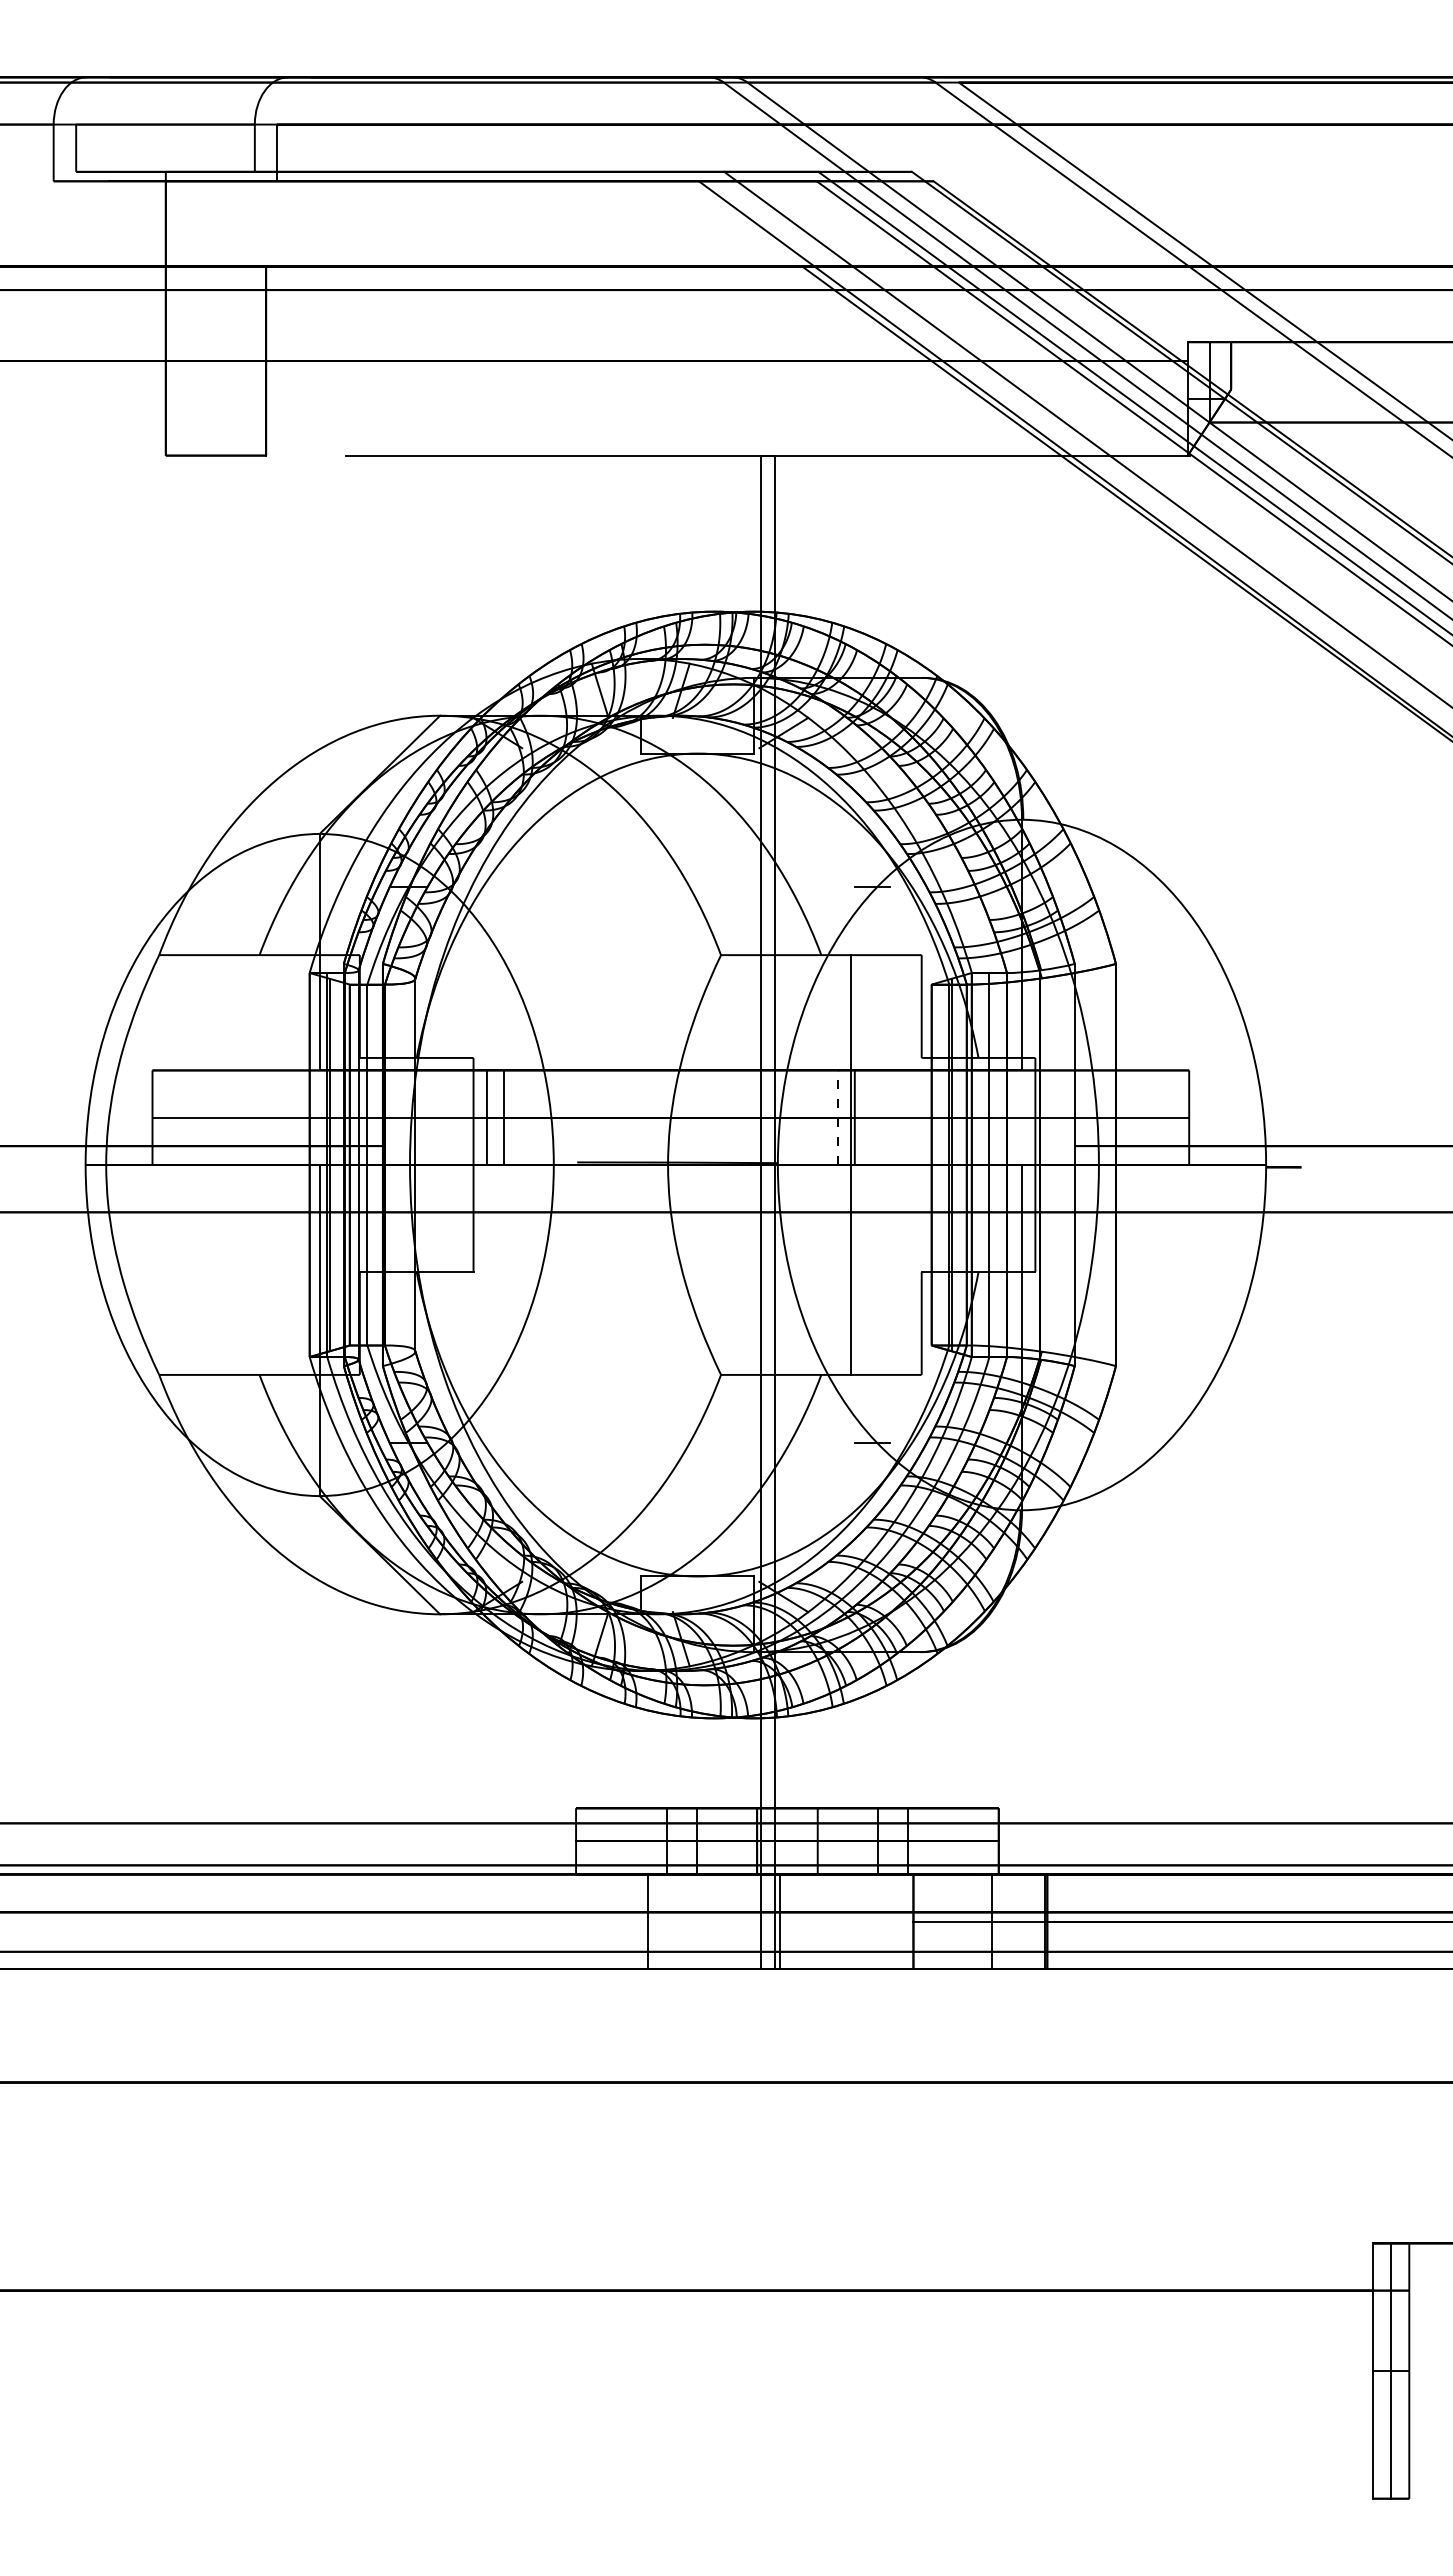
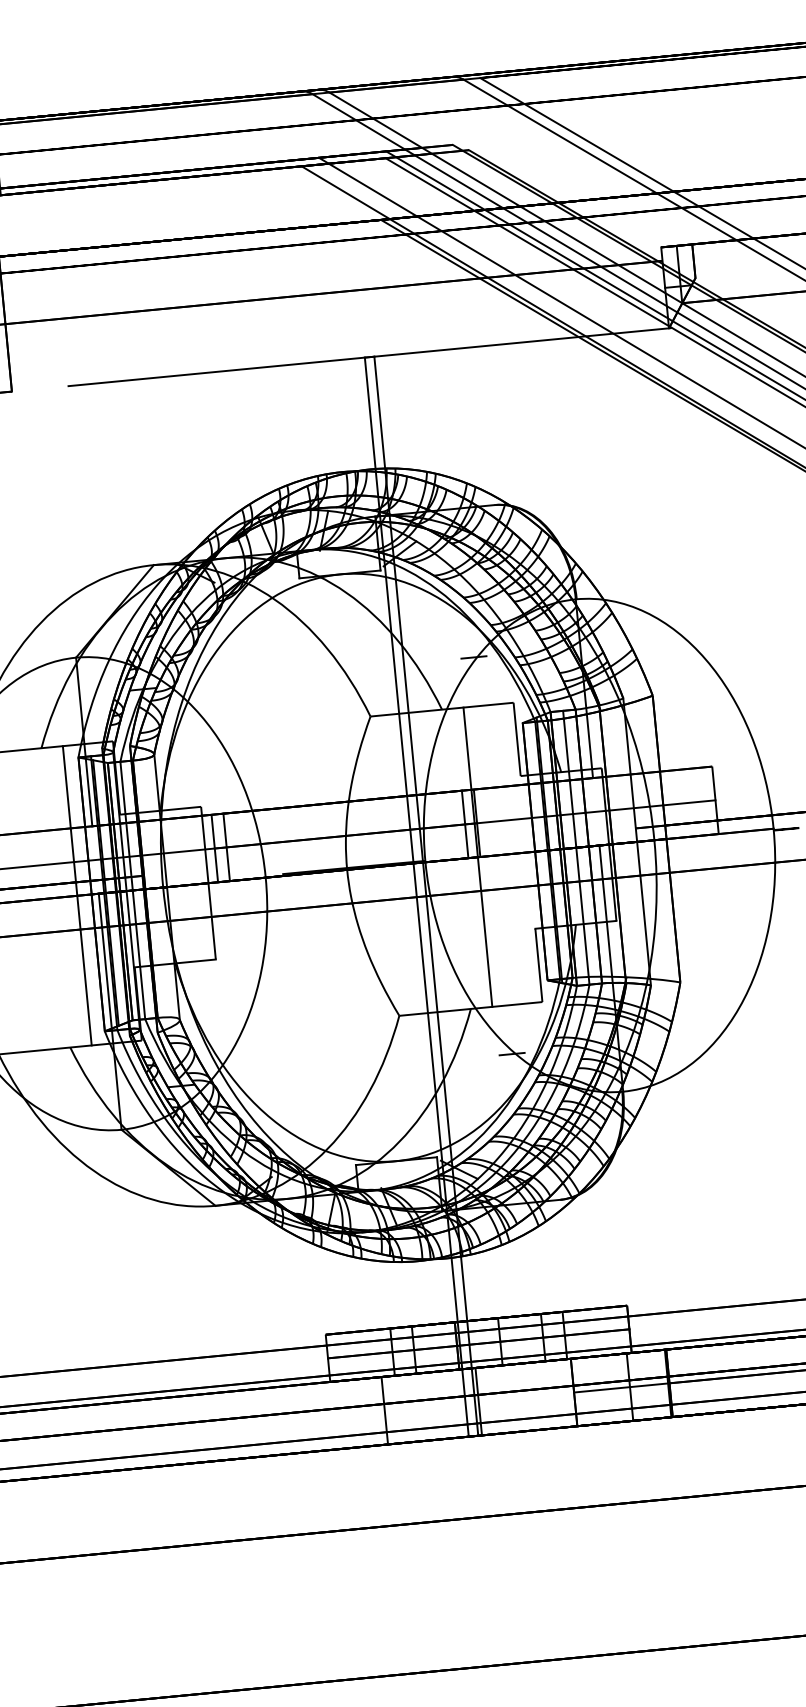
line: (838, 1117) -> (465, 824), dashed -> solid
line: (289, 1164) -> (77, 895), added

